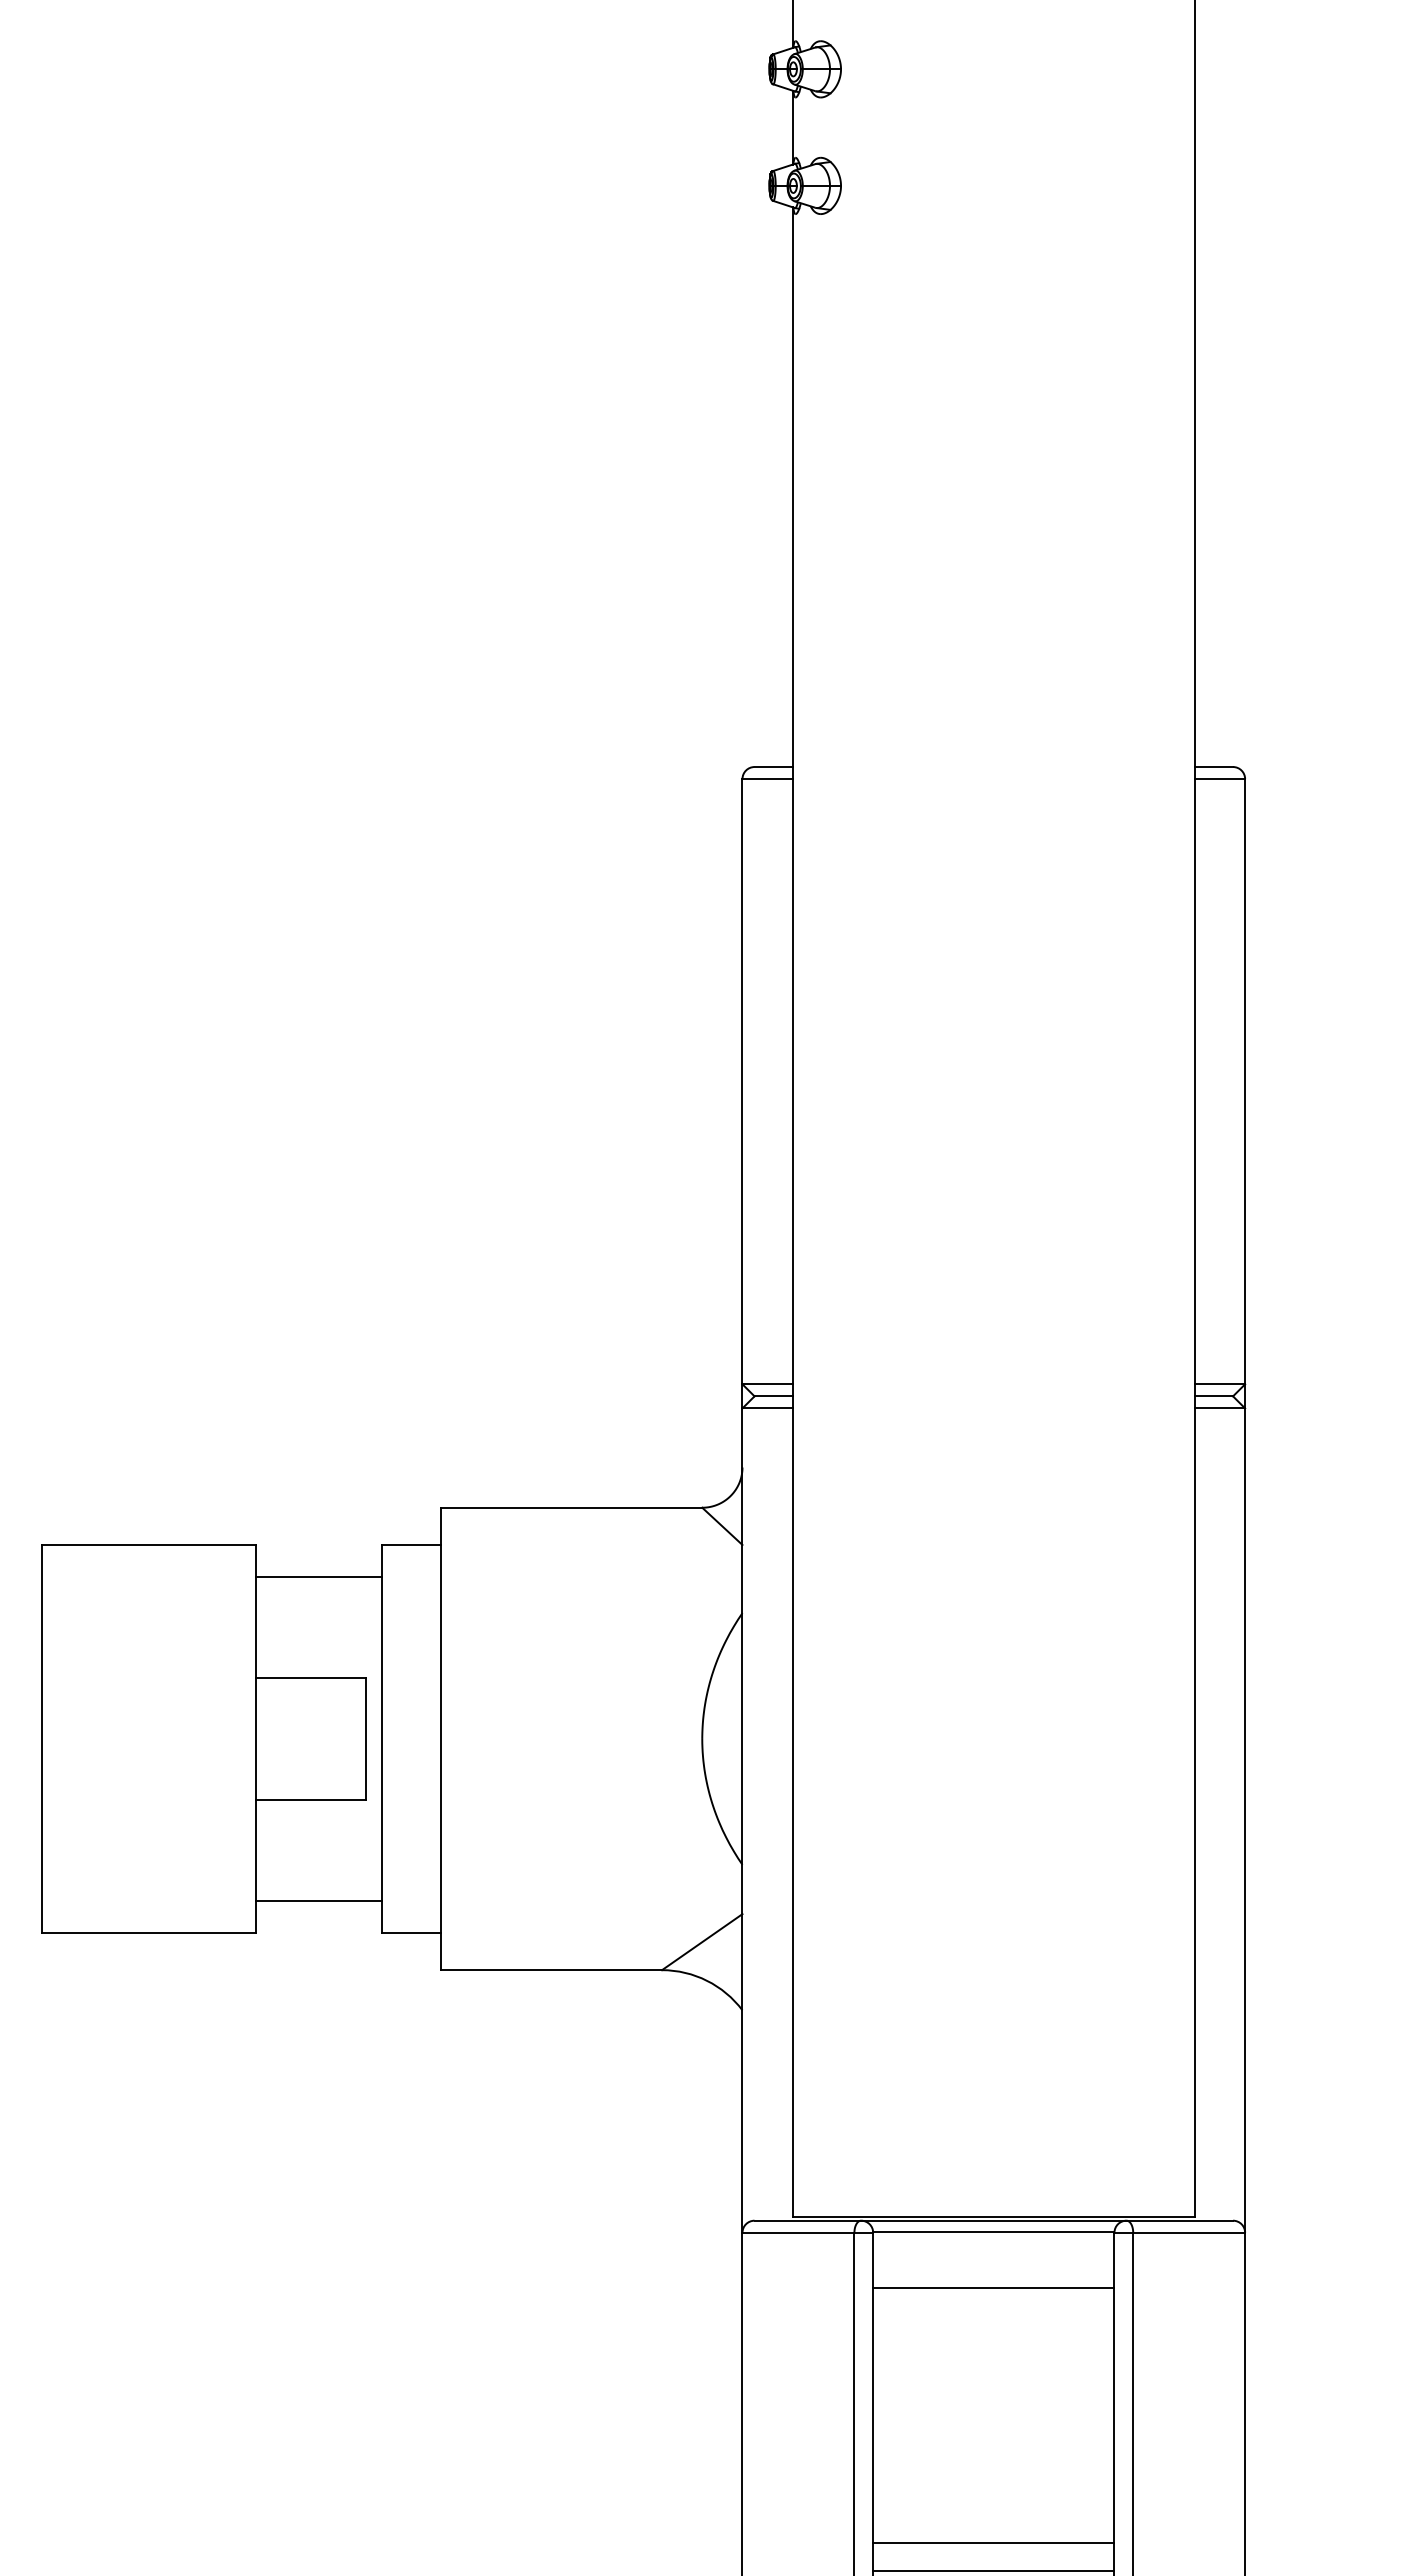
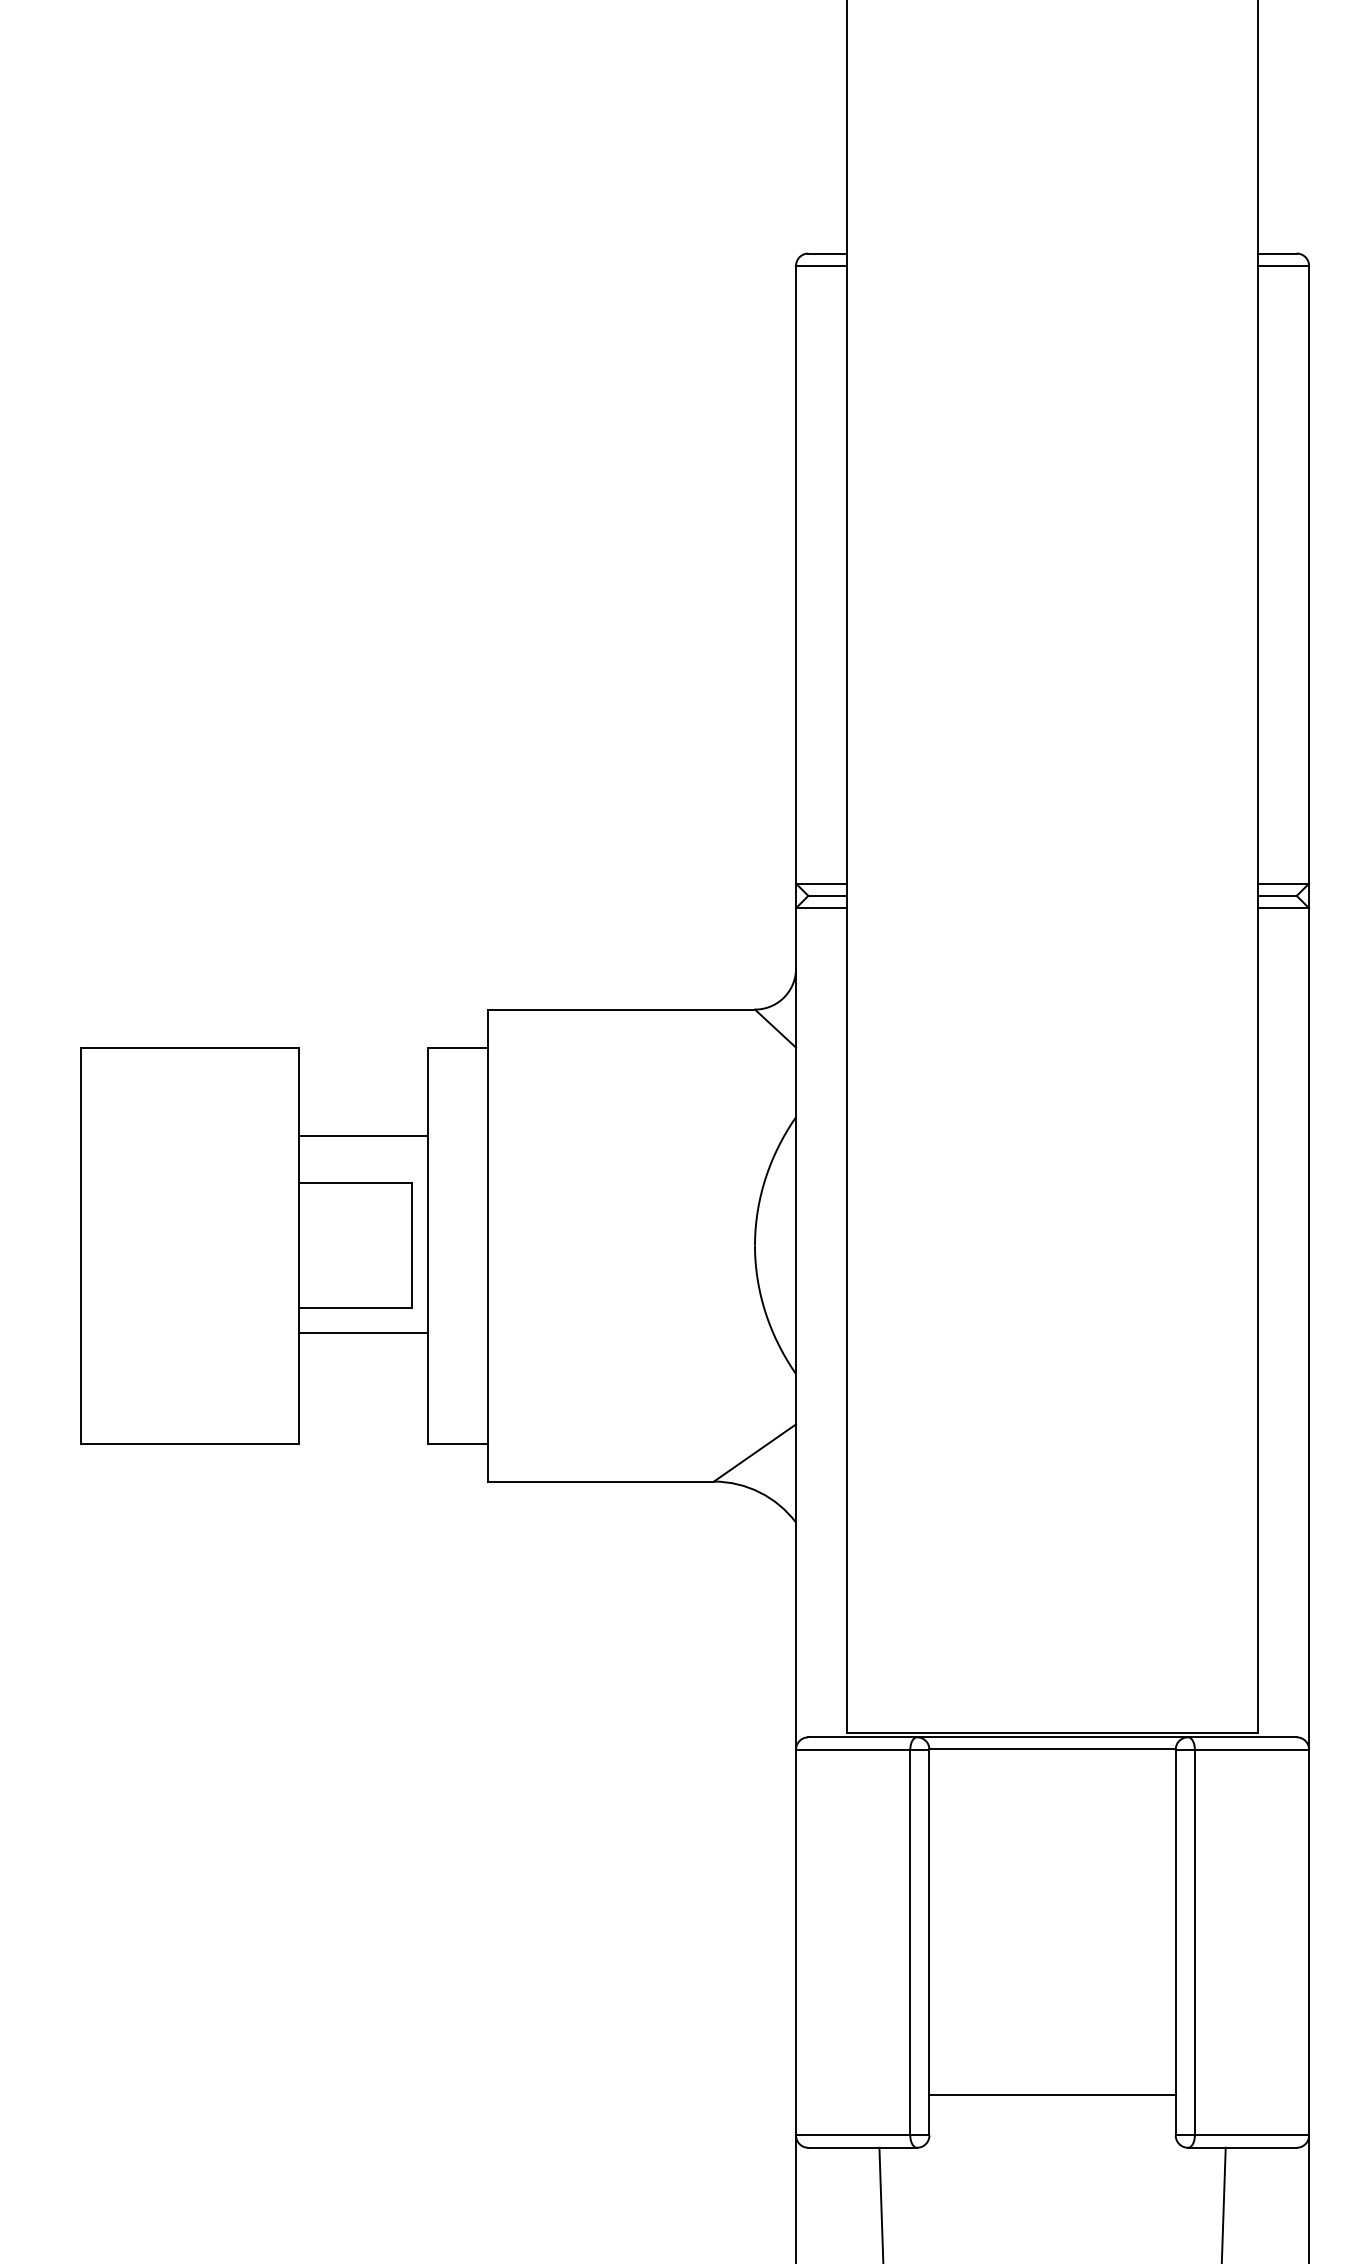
line: (318, 1576) -> (363, 1135), moved
line: (318, 1901) -> (363, 1332), moved
line: (993, 2288) -> (1052, 1806), removed
line: (993, 2542) -> (1052, 2065), removed

